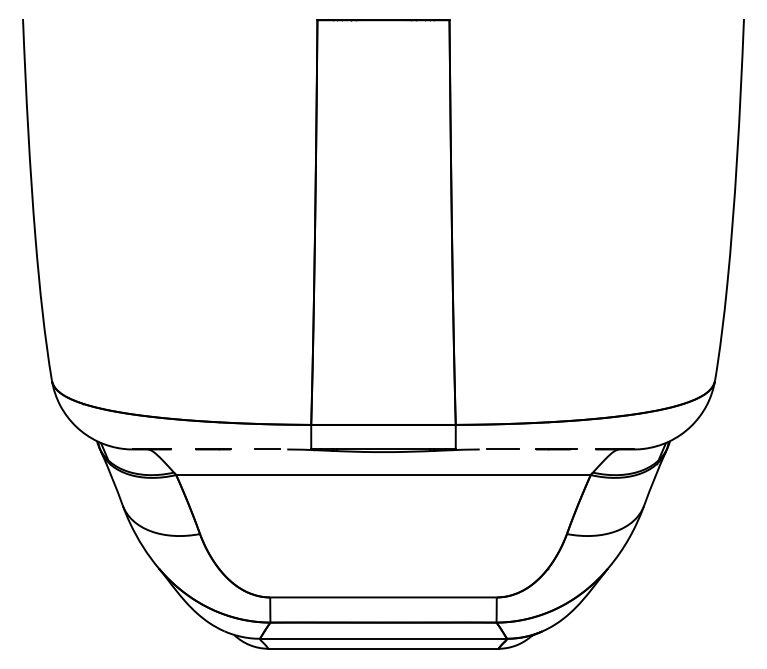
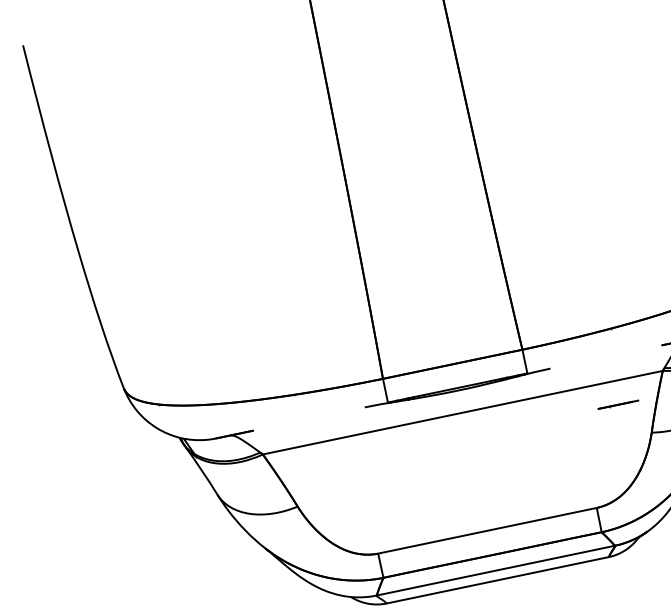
line: (213, 449) -> (293, 422), removed
line: (267, 449) -> (345, 411), removed
line: (502, 449) -> (572, 364), removed
line: (556, 449) -> (618, 404), moved

